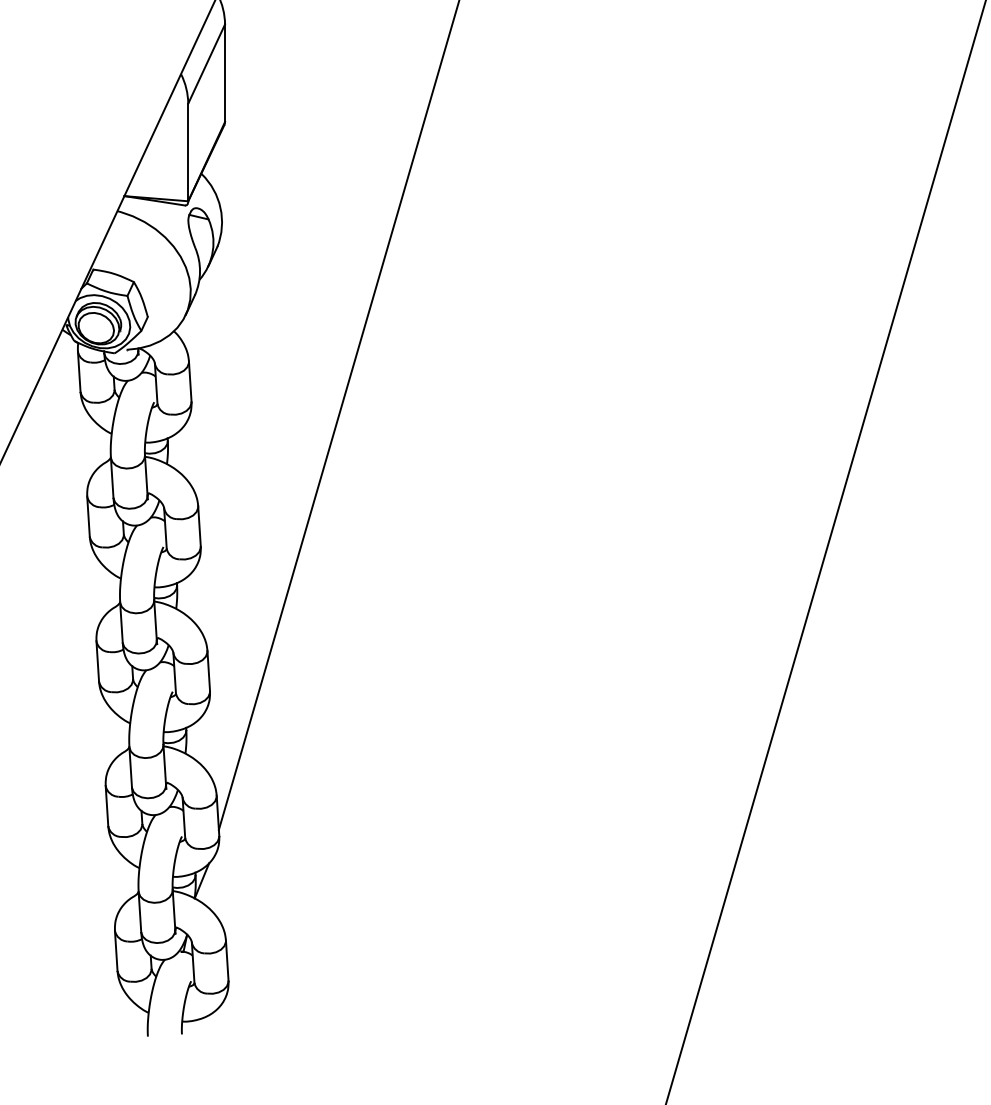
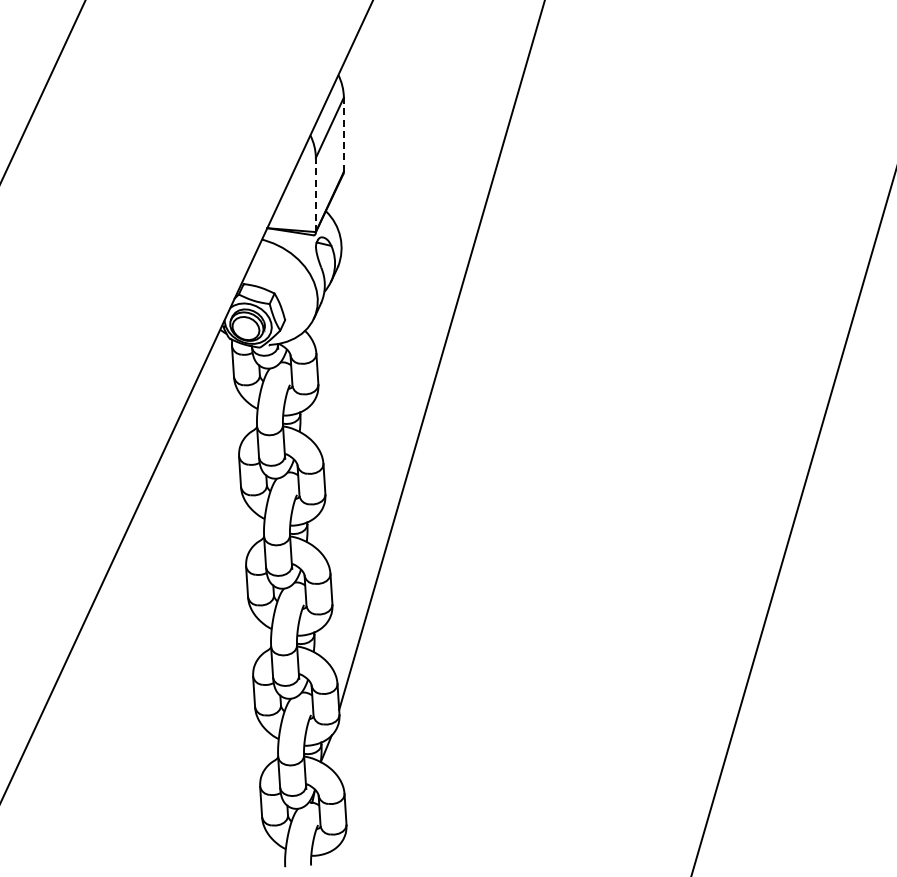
line: (224, 72) -> (343, 134), solid -> dashed
line: (187, 151) -> (315, 194), solid -> dashed

